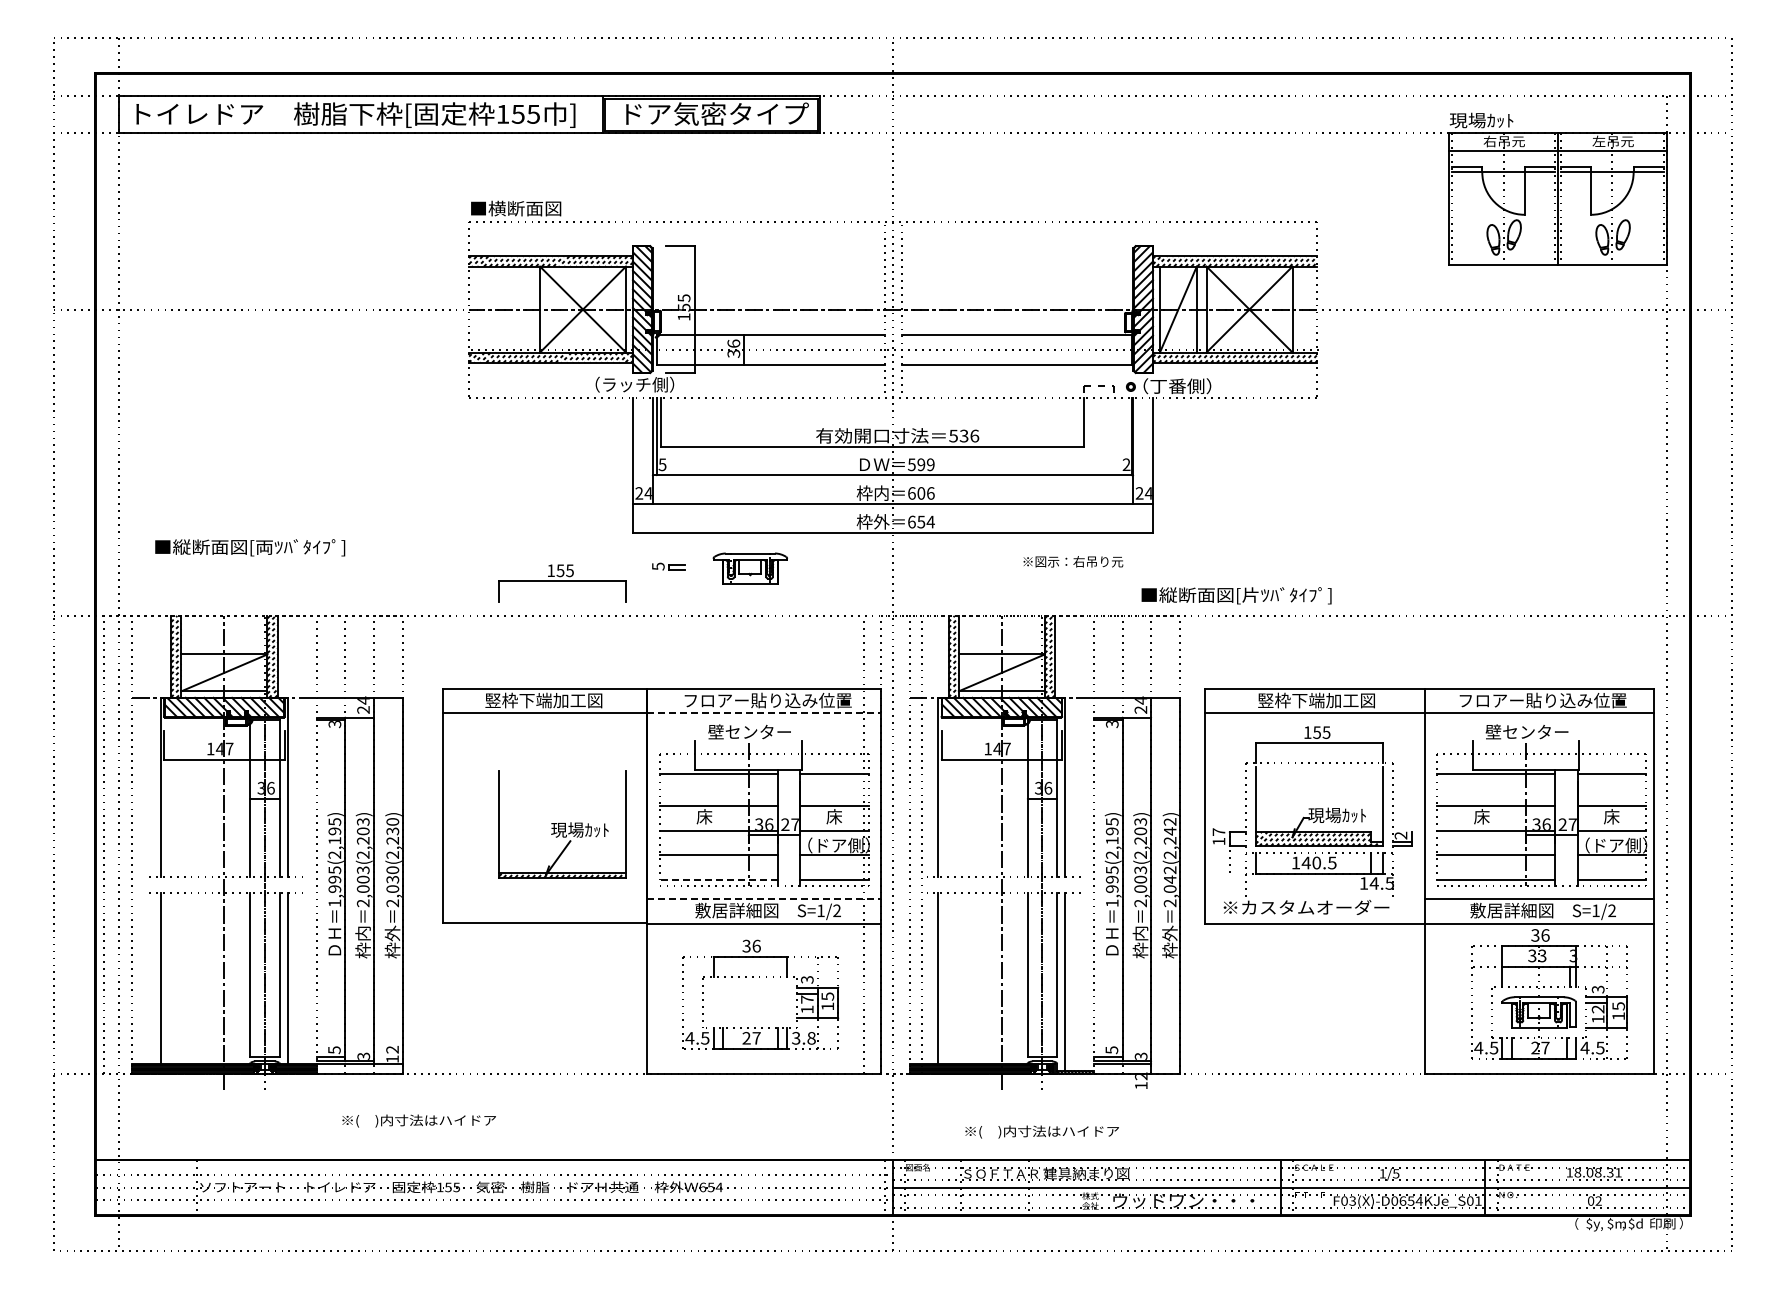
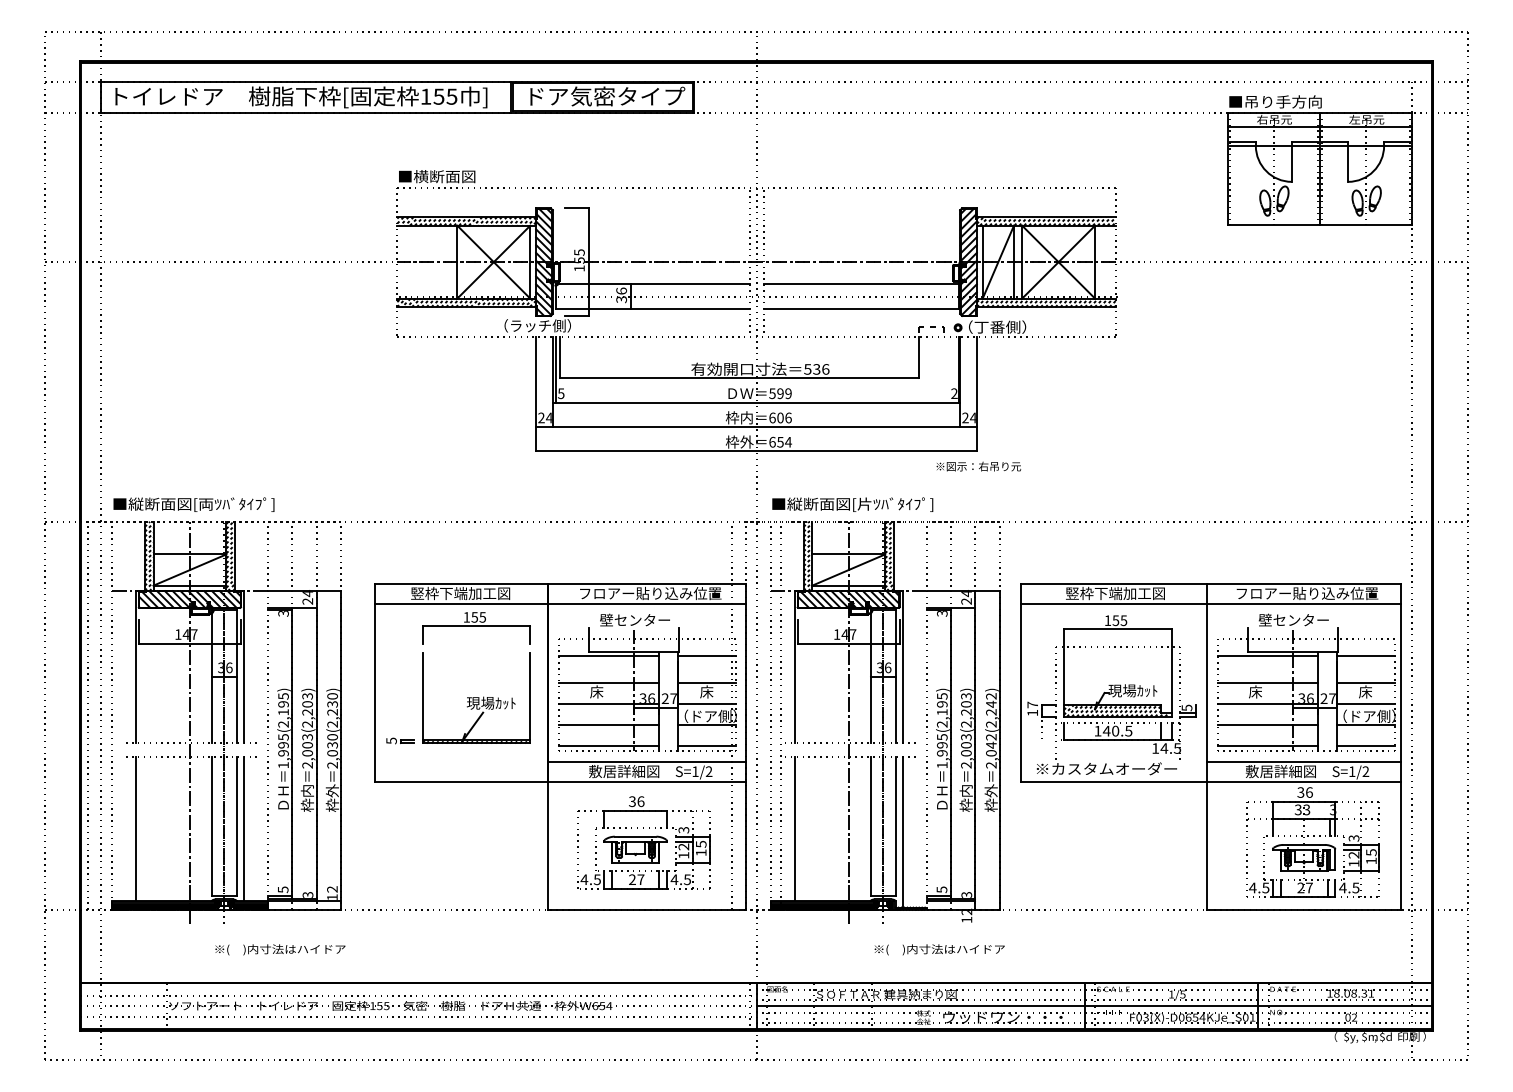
text: (1504, 120) -> (1274, 101), 現場ｶｯﾄ -> ■吊り手方向
text: (250, 547) -> (194, 504), moved
text: (1073, 561) -> (978, 466), moved
part: (668, 566) -> (400, 740), moved
part: (749, 568) -> (634, 849), moved
part: (562, 583) -> (476, 628), moved
text: (1236, 595) -> (852, 504), moved
line: (764, 713) -> (647, 604), dashed -> solid
text: (1400, 835) -> (1186, 707), 2 -> 5
line: (718, 880) -> (608, 745), dashed -> solid
line: (764, 898) -> (647, 761), dashed -> solid
text: (807, 999) -> (684, 846), 17 -> 12
text: (803, 1038) -> (680, 879), 3.8 -> 4.5
text: (418, 1120) -> (279, 949), moved
text: (1041, 1131) -> (939, 949), moved

